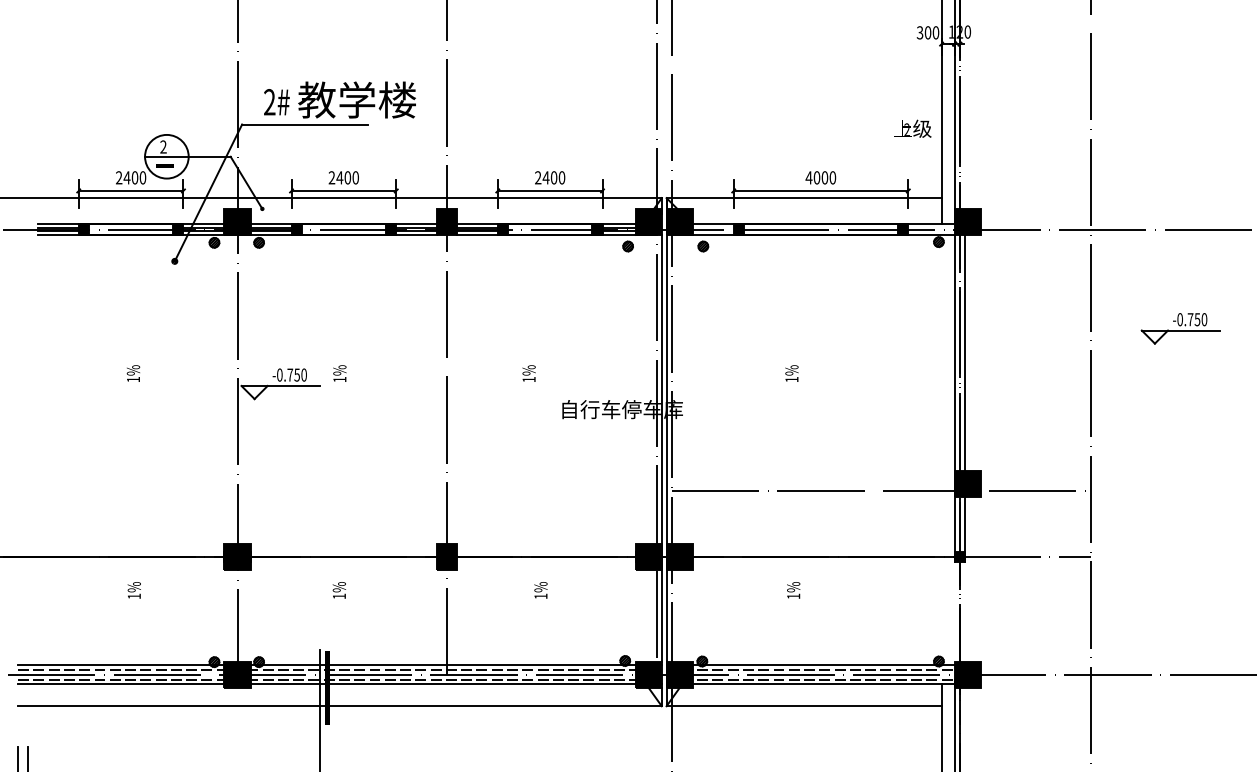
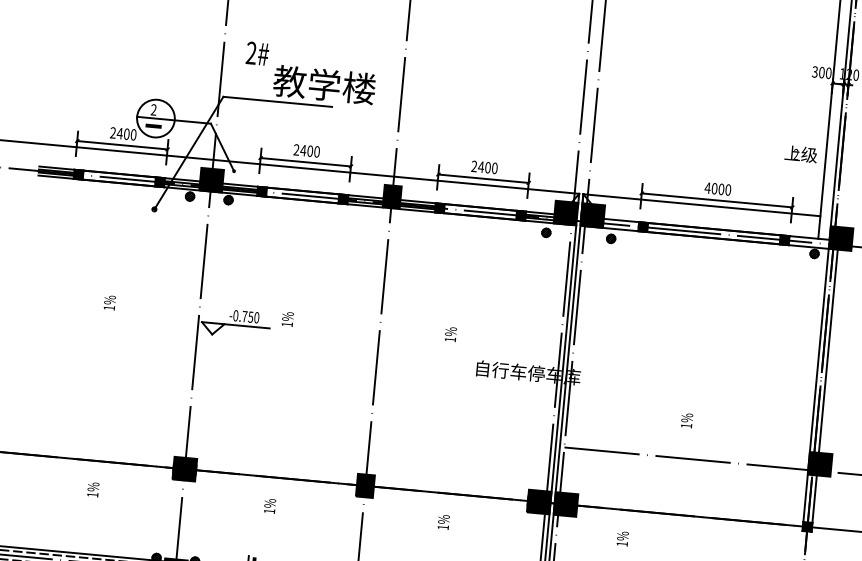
text: (276, 102) -> (257, 53), moved
text: (791, 373) -> (686, 420), moved
text: (793, 590) -> (622, 538), moved

